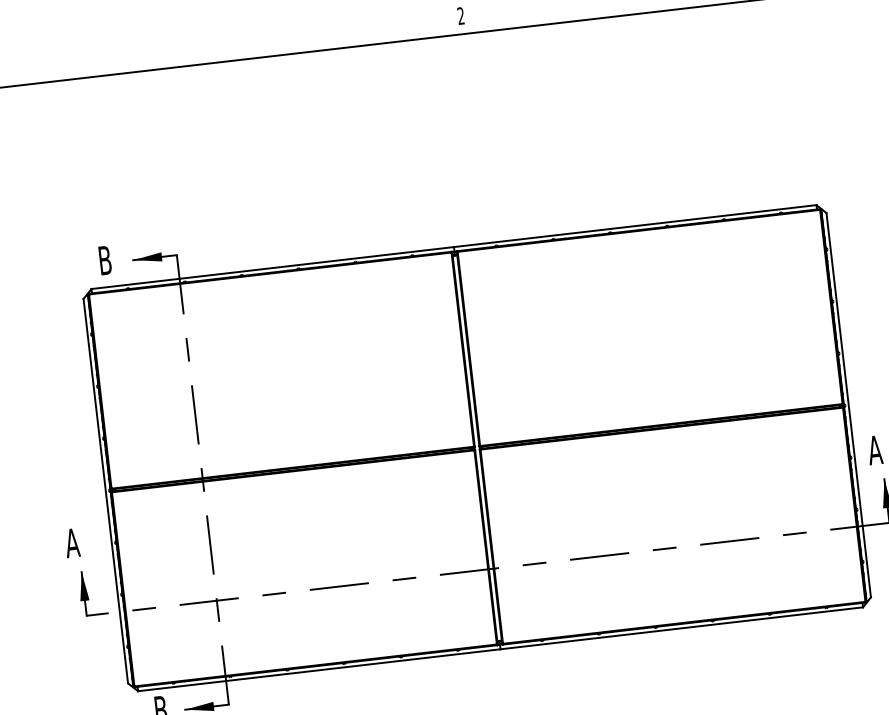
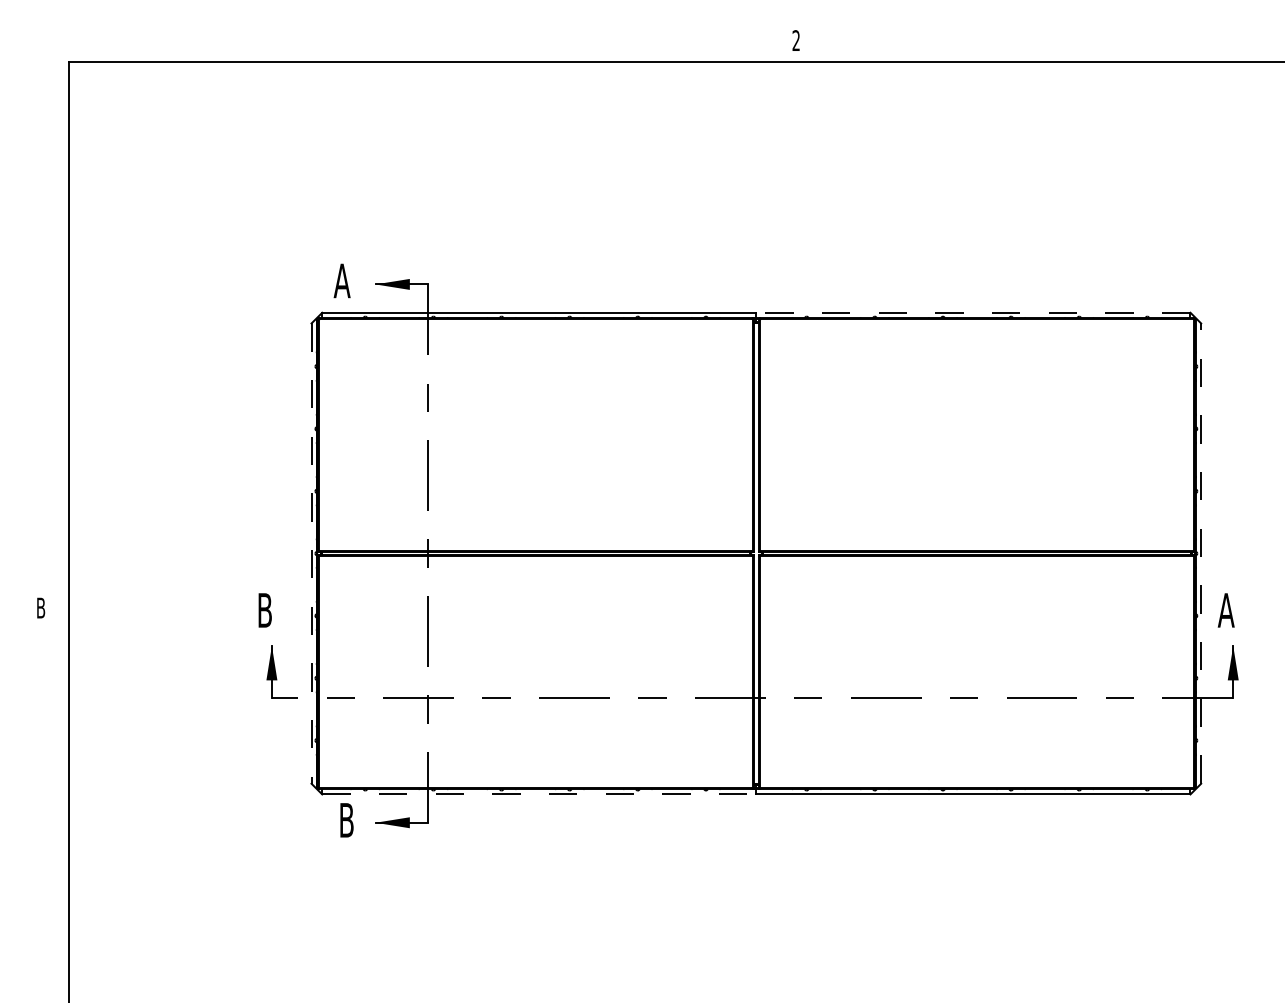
line: (634, 225) -> (972, 312), solid -> dashed
text: (104, 260) -> (341, 280), B -> A
line: (848, 405) -> (1201, 553), solid -> dashed
line: (105, 491) -> (311, 554), solid -> dashed
text: (72, 543) -> (264, 610), A -> B
line: (319, 670) -> (539, 794), solid -> dashed

